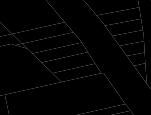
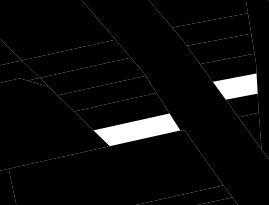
fill: (131, 48) -> (234, 86), removed
fill: (76, 72) -> (136, 129), removed

